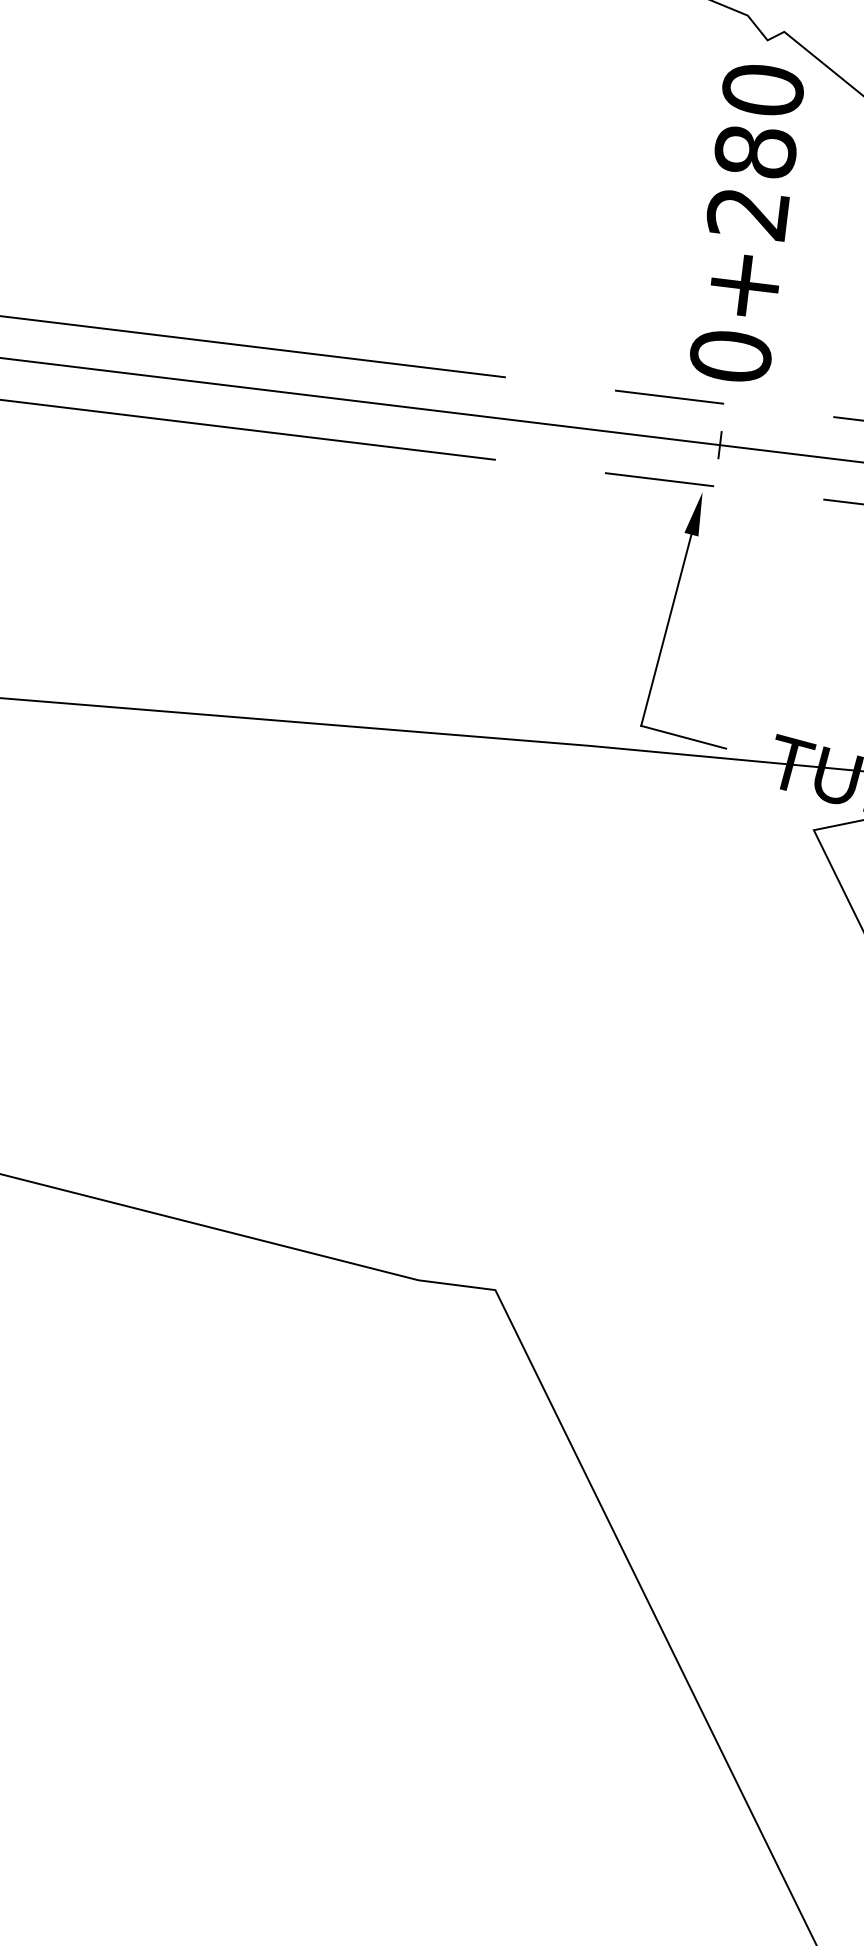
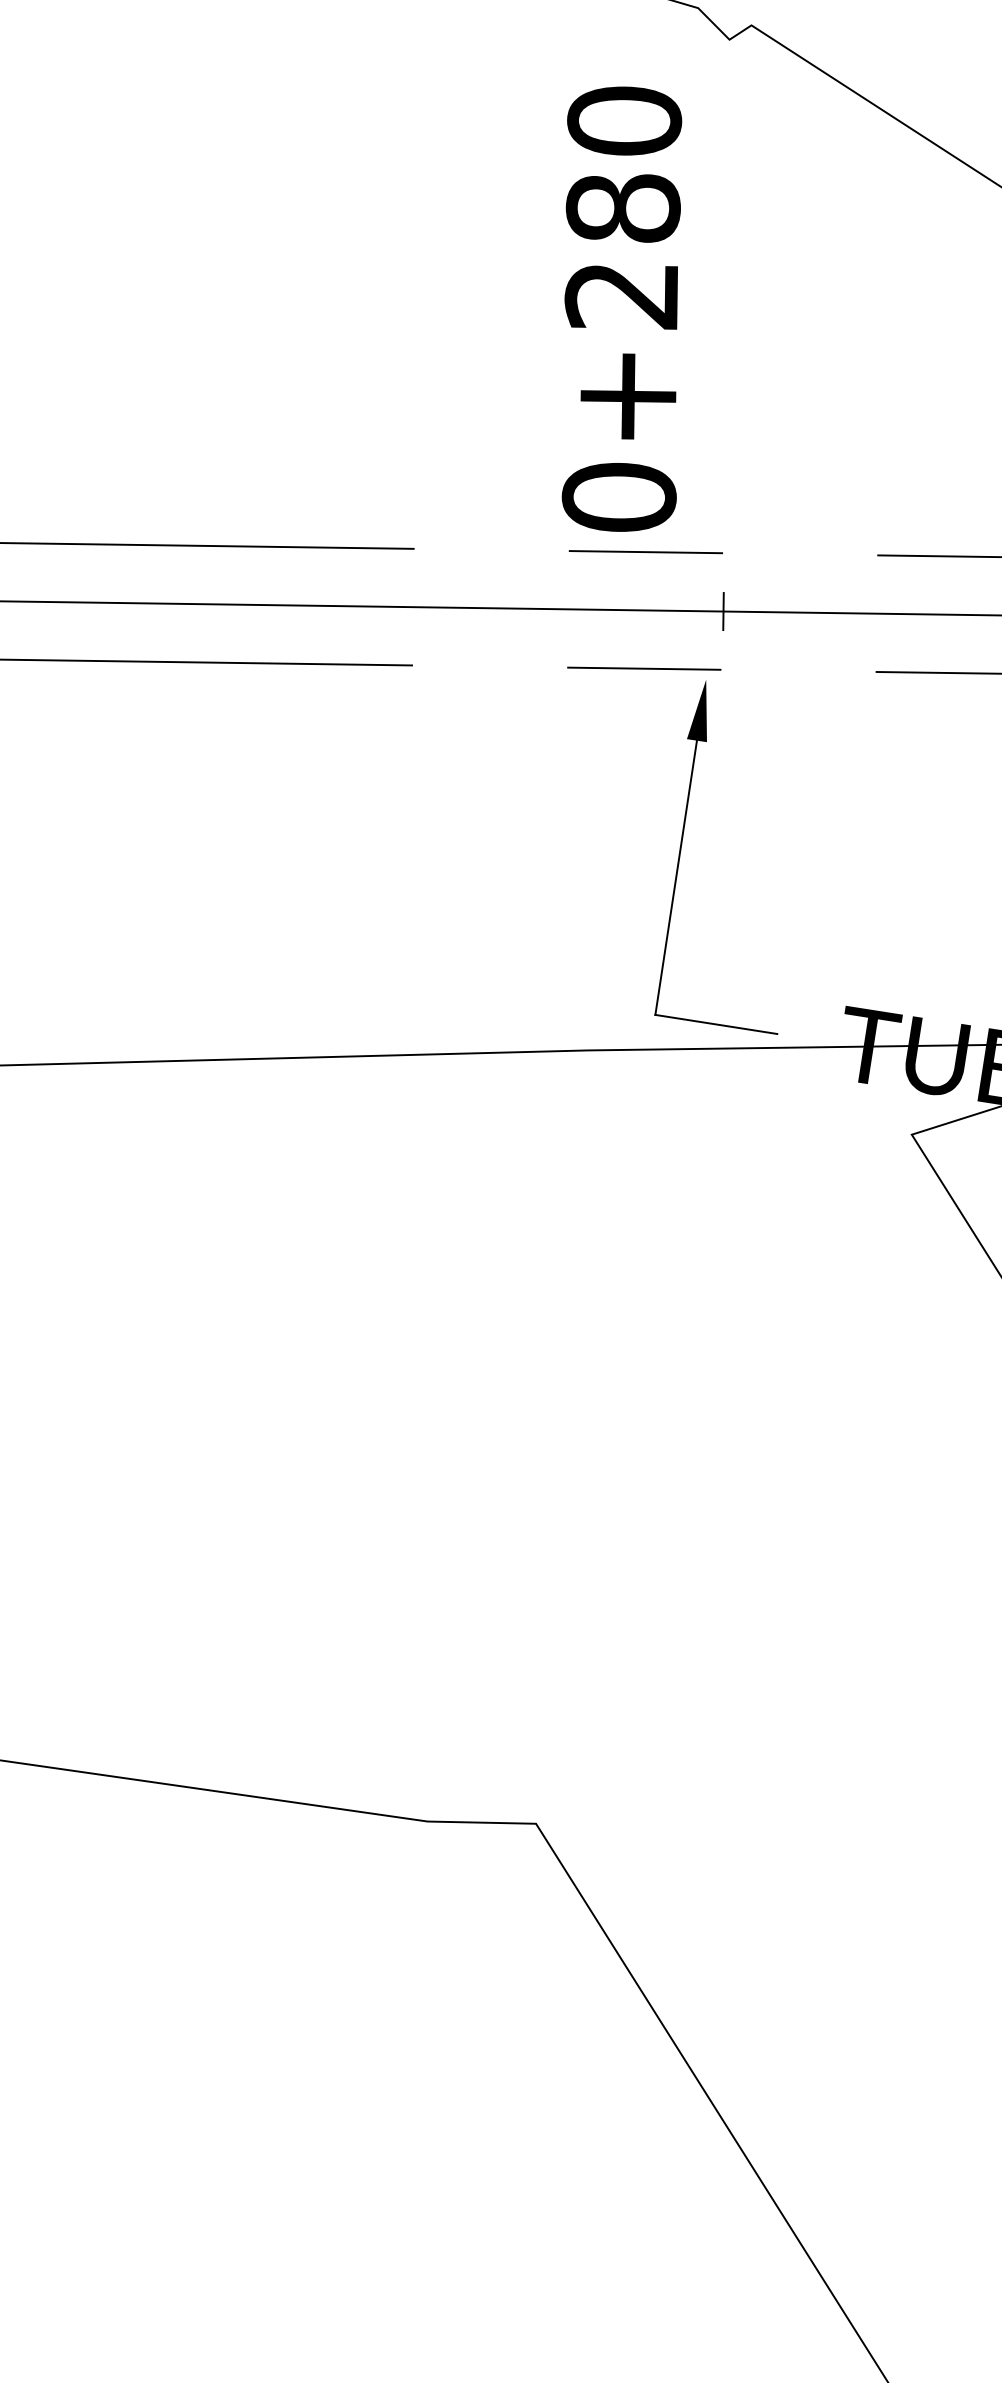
text: (746, 223) -> (621, 309), moved

